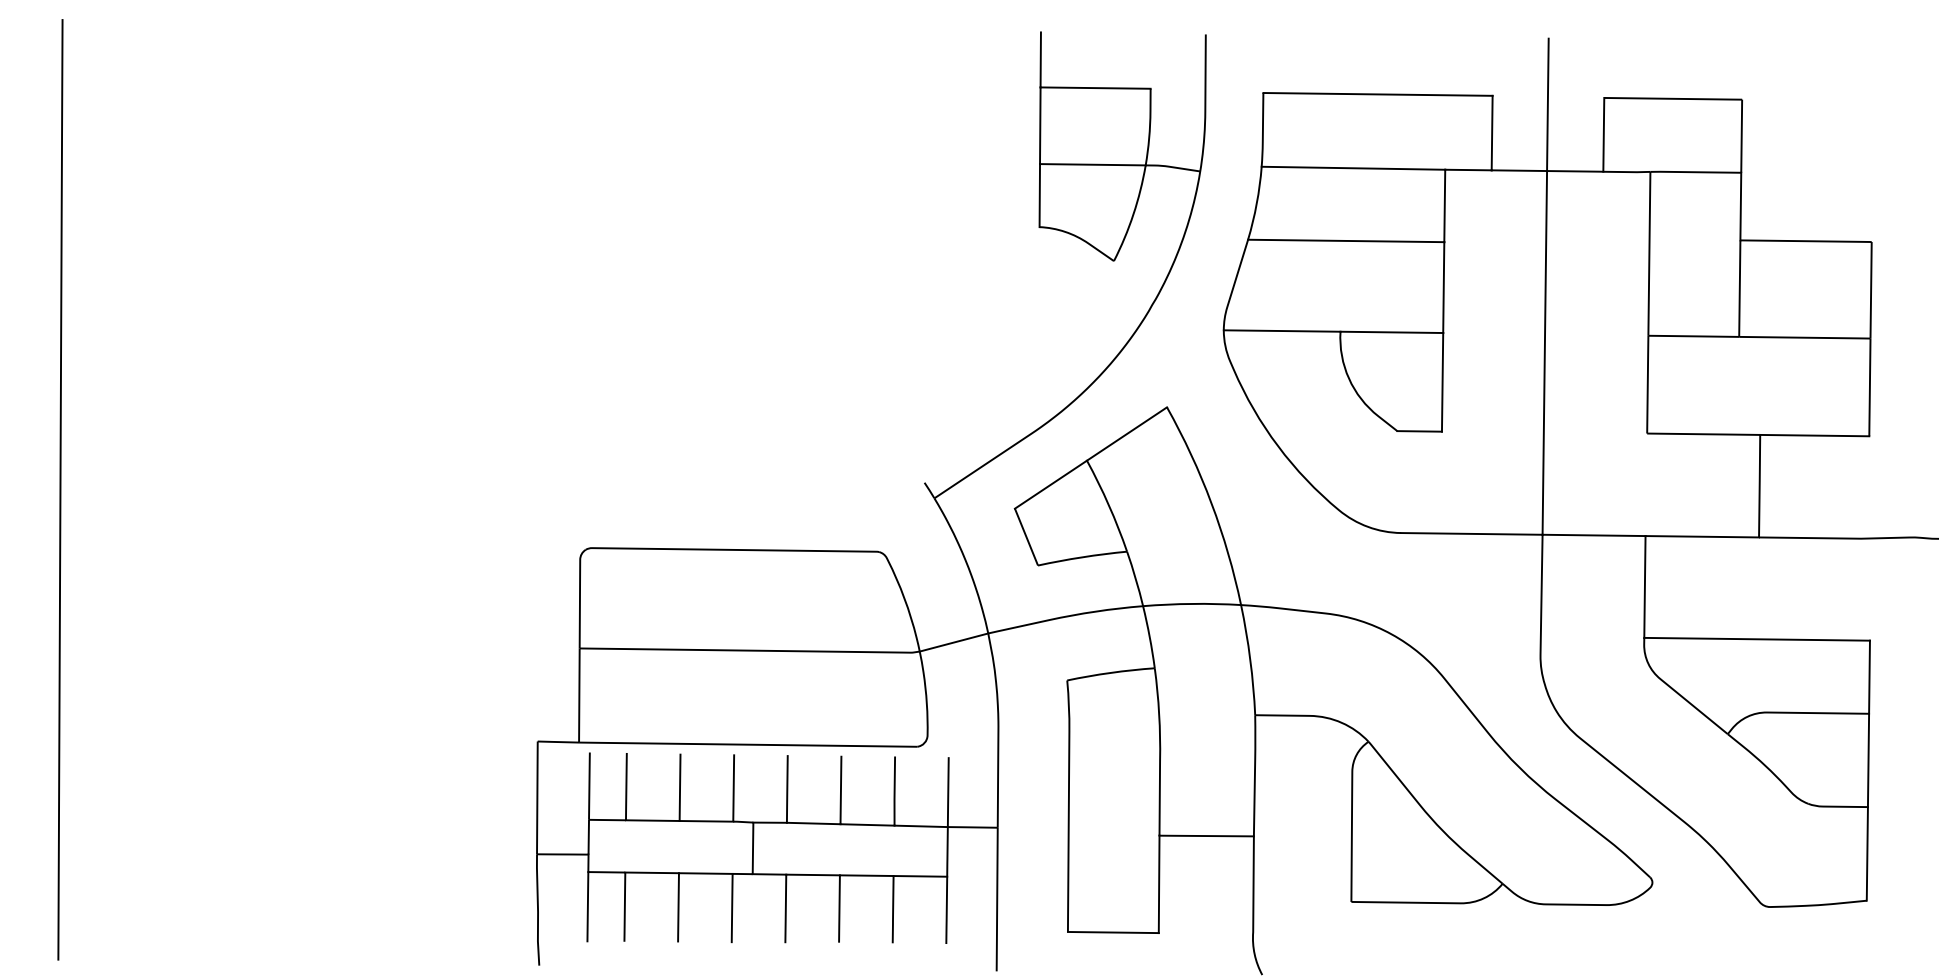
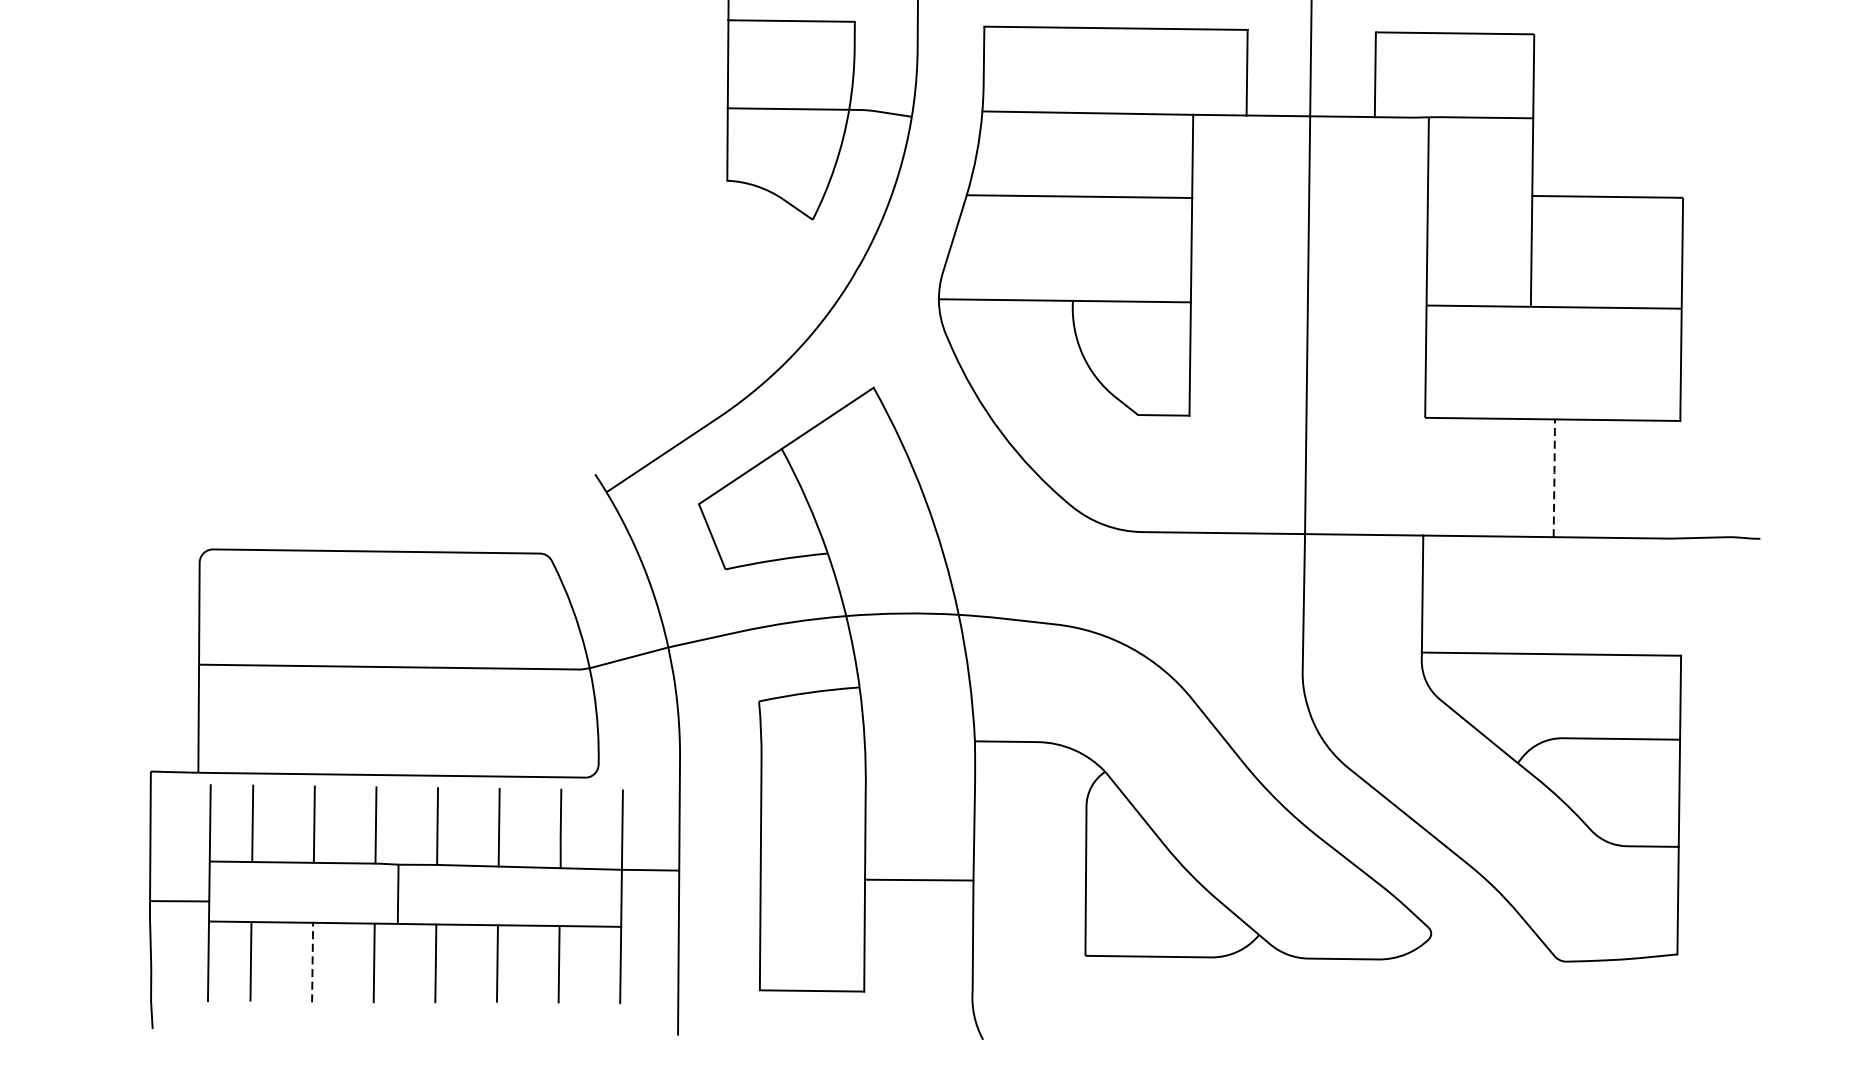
line: (1759, 484) -> (1554, 476), solid -> dashed
line: (678, 907) -> (312, 962), solid -> dashed

